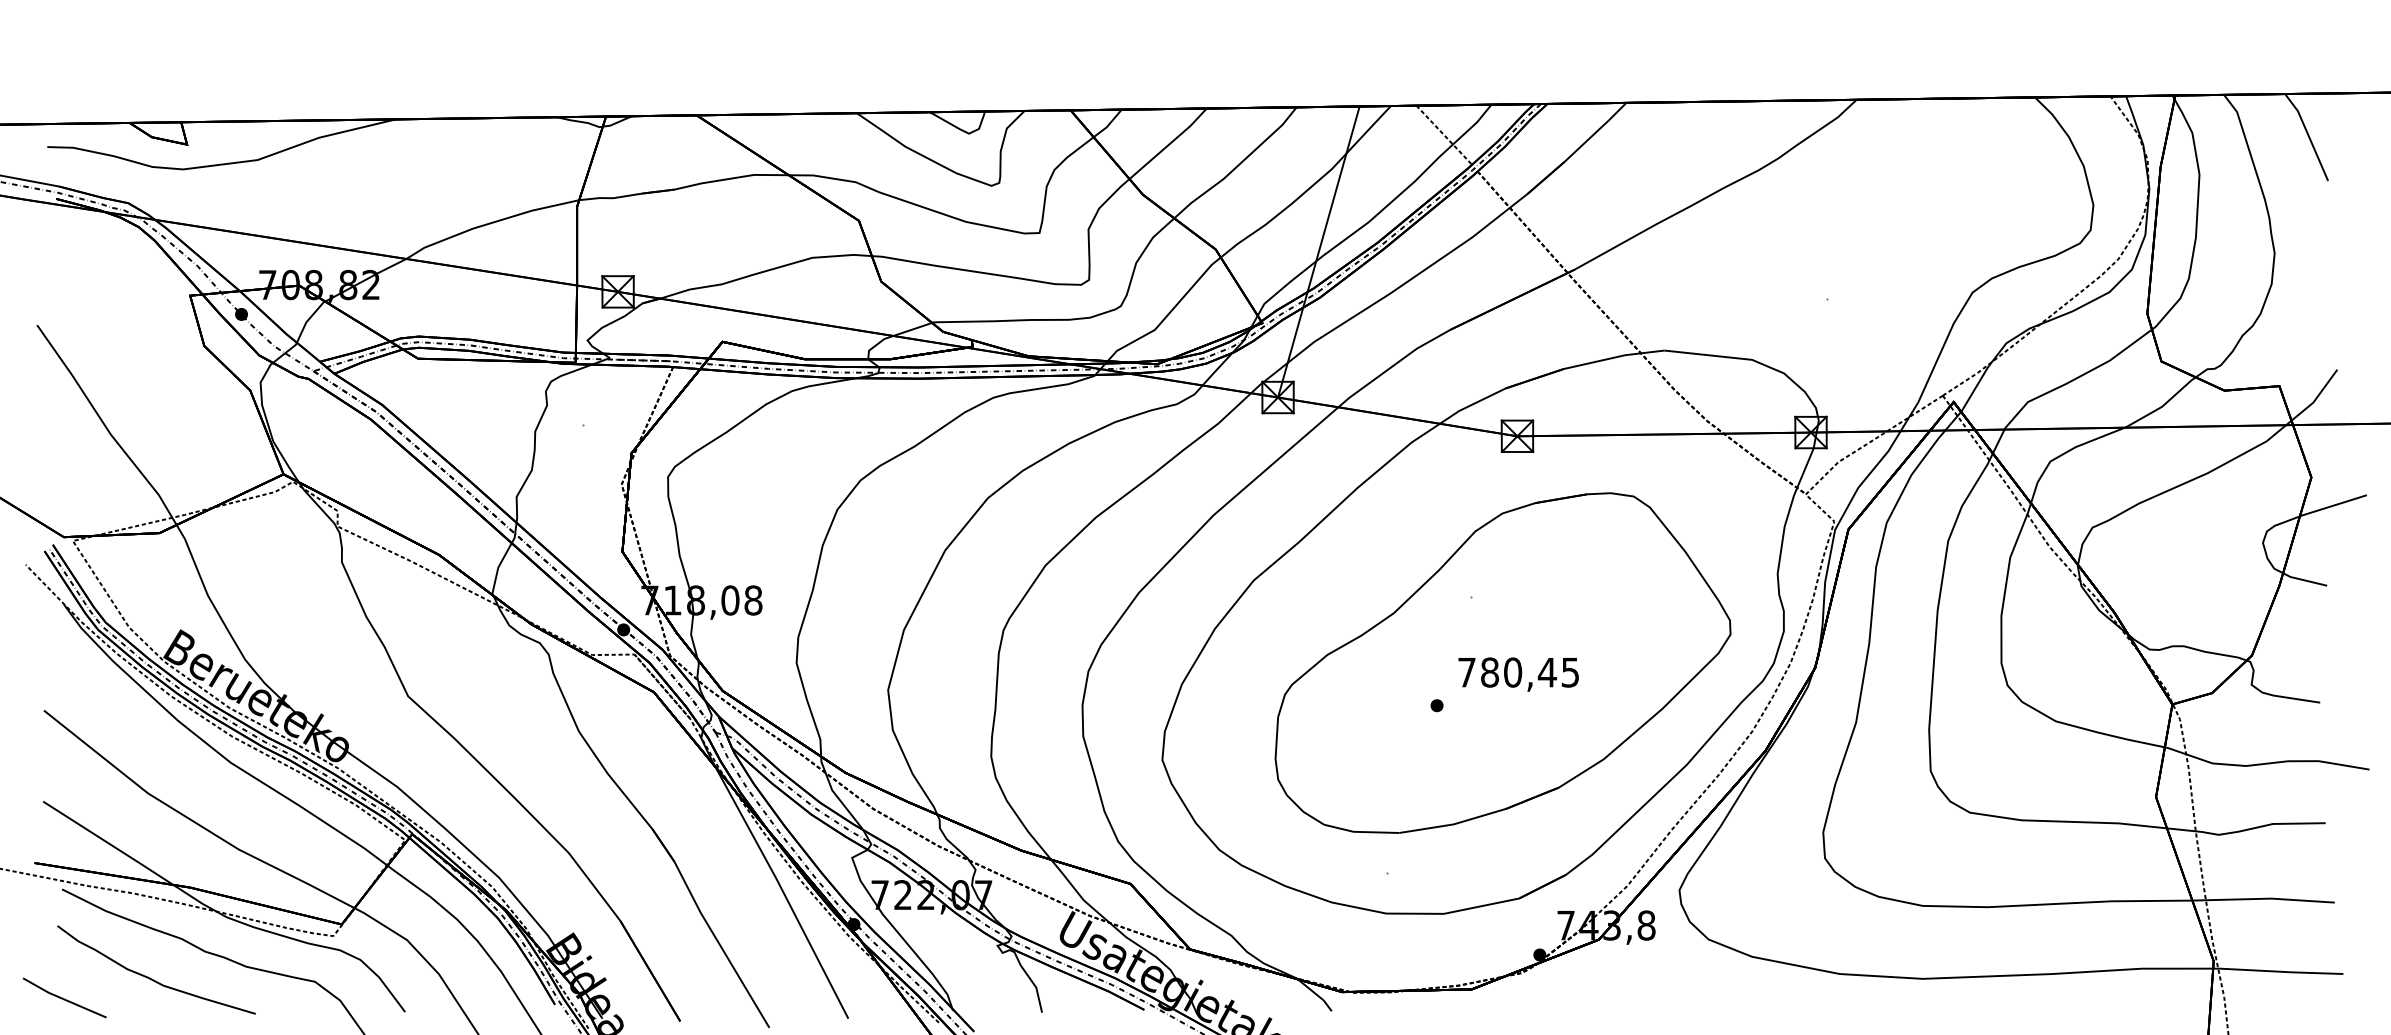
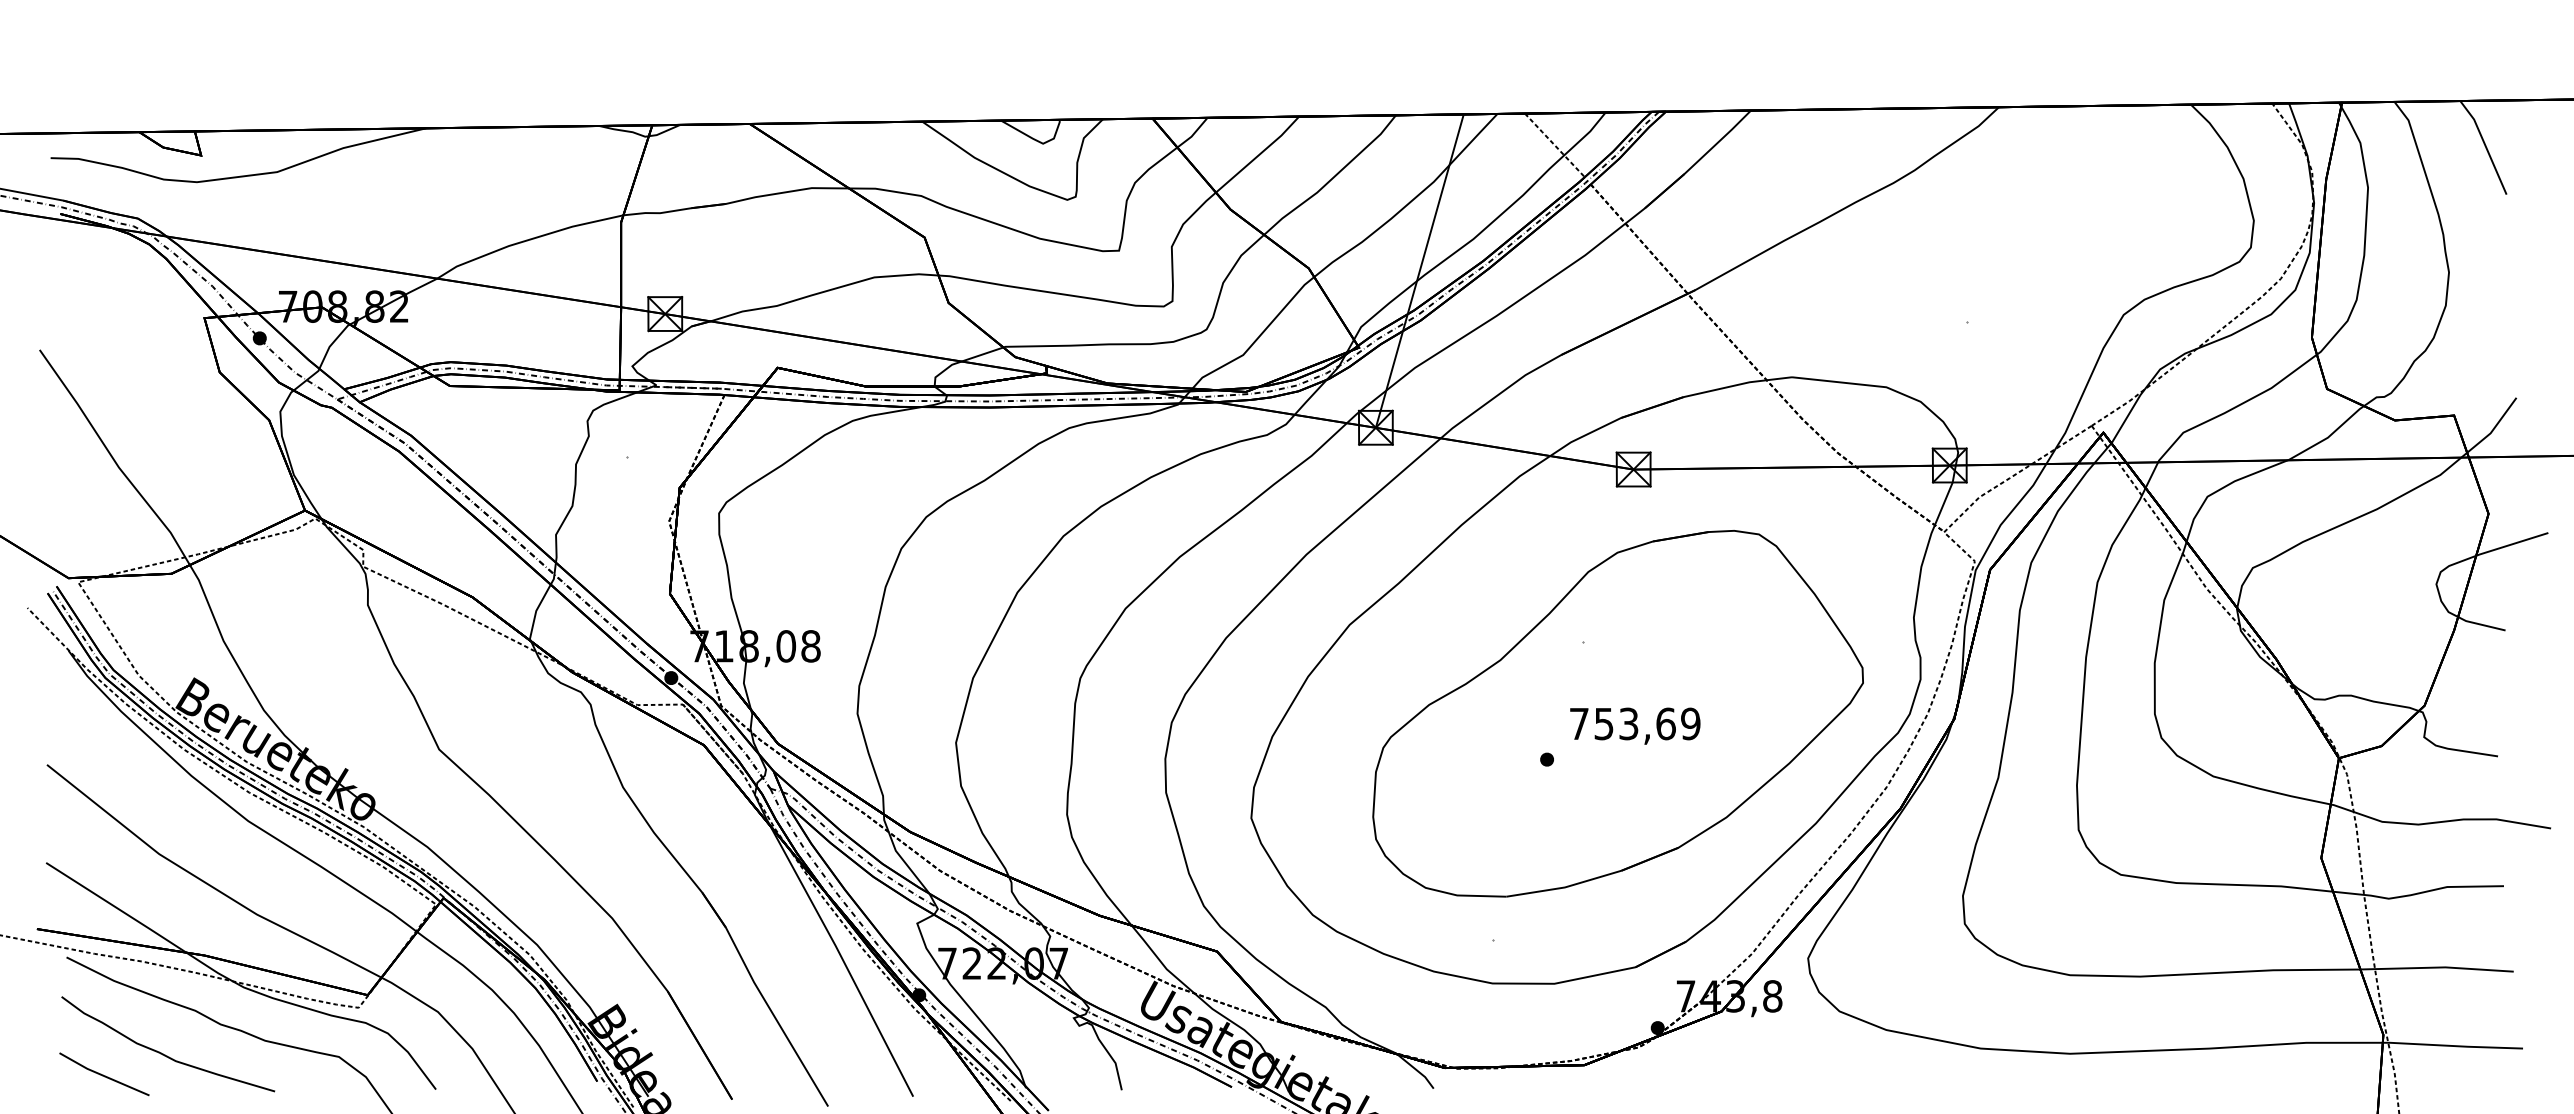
text: (1530, 672) -> (1647, 723), 780,45 -> 753,69
line: (63, 998) -> (103, 1074), moved

